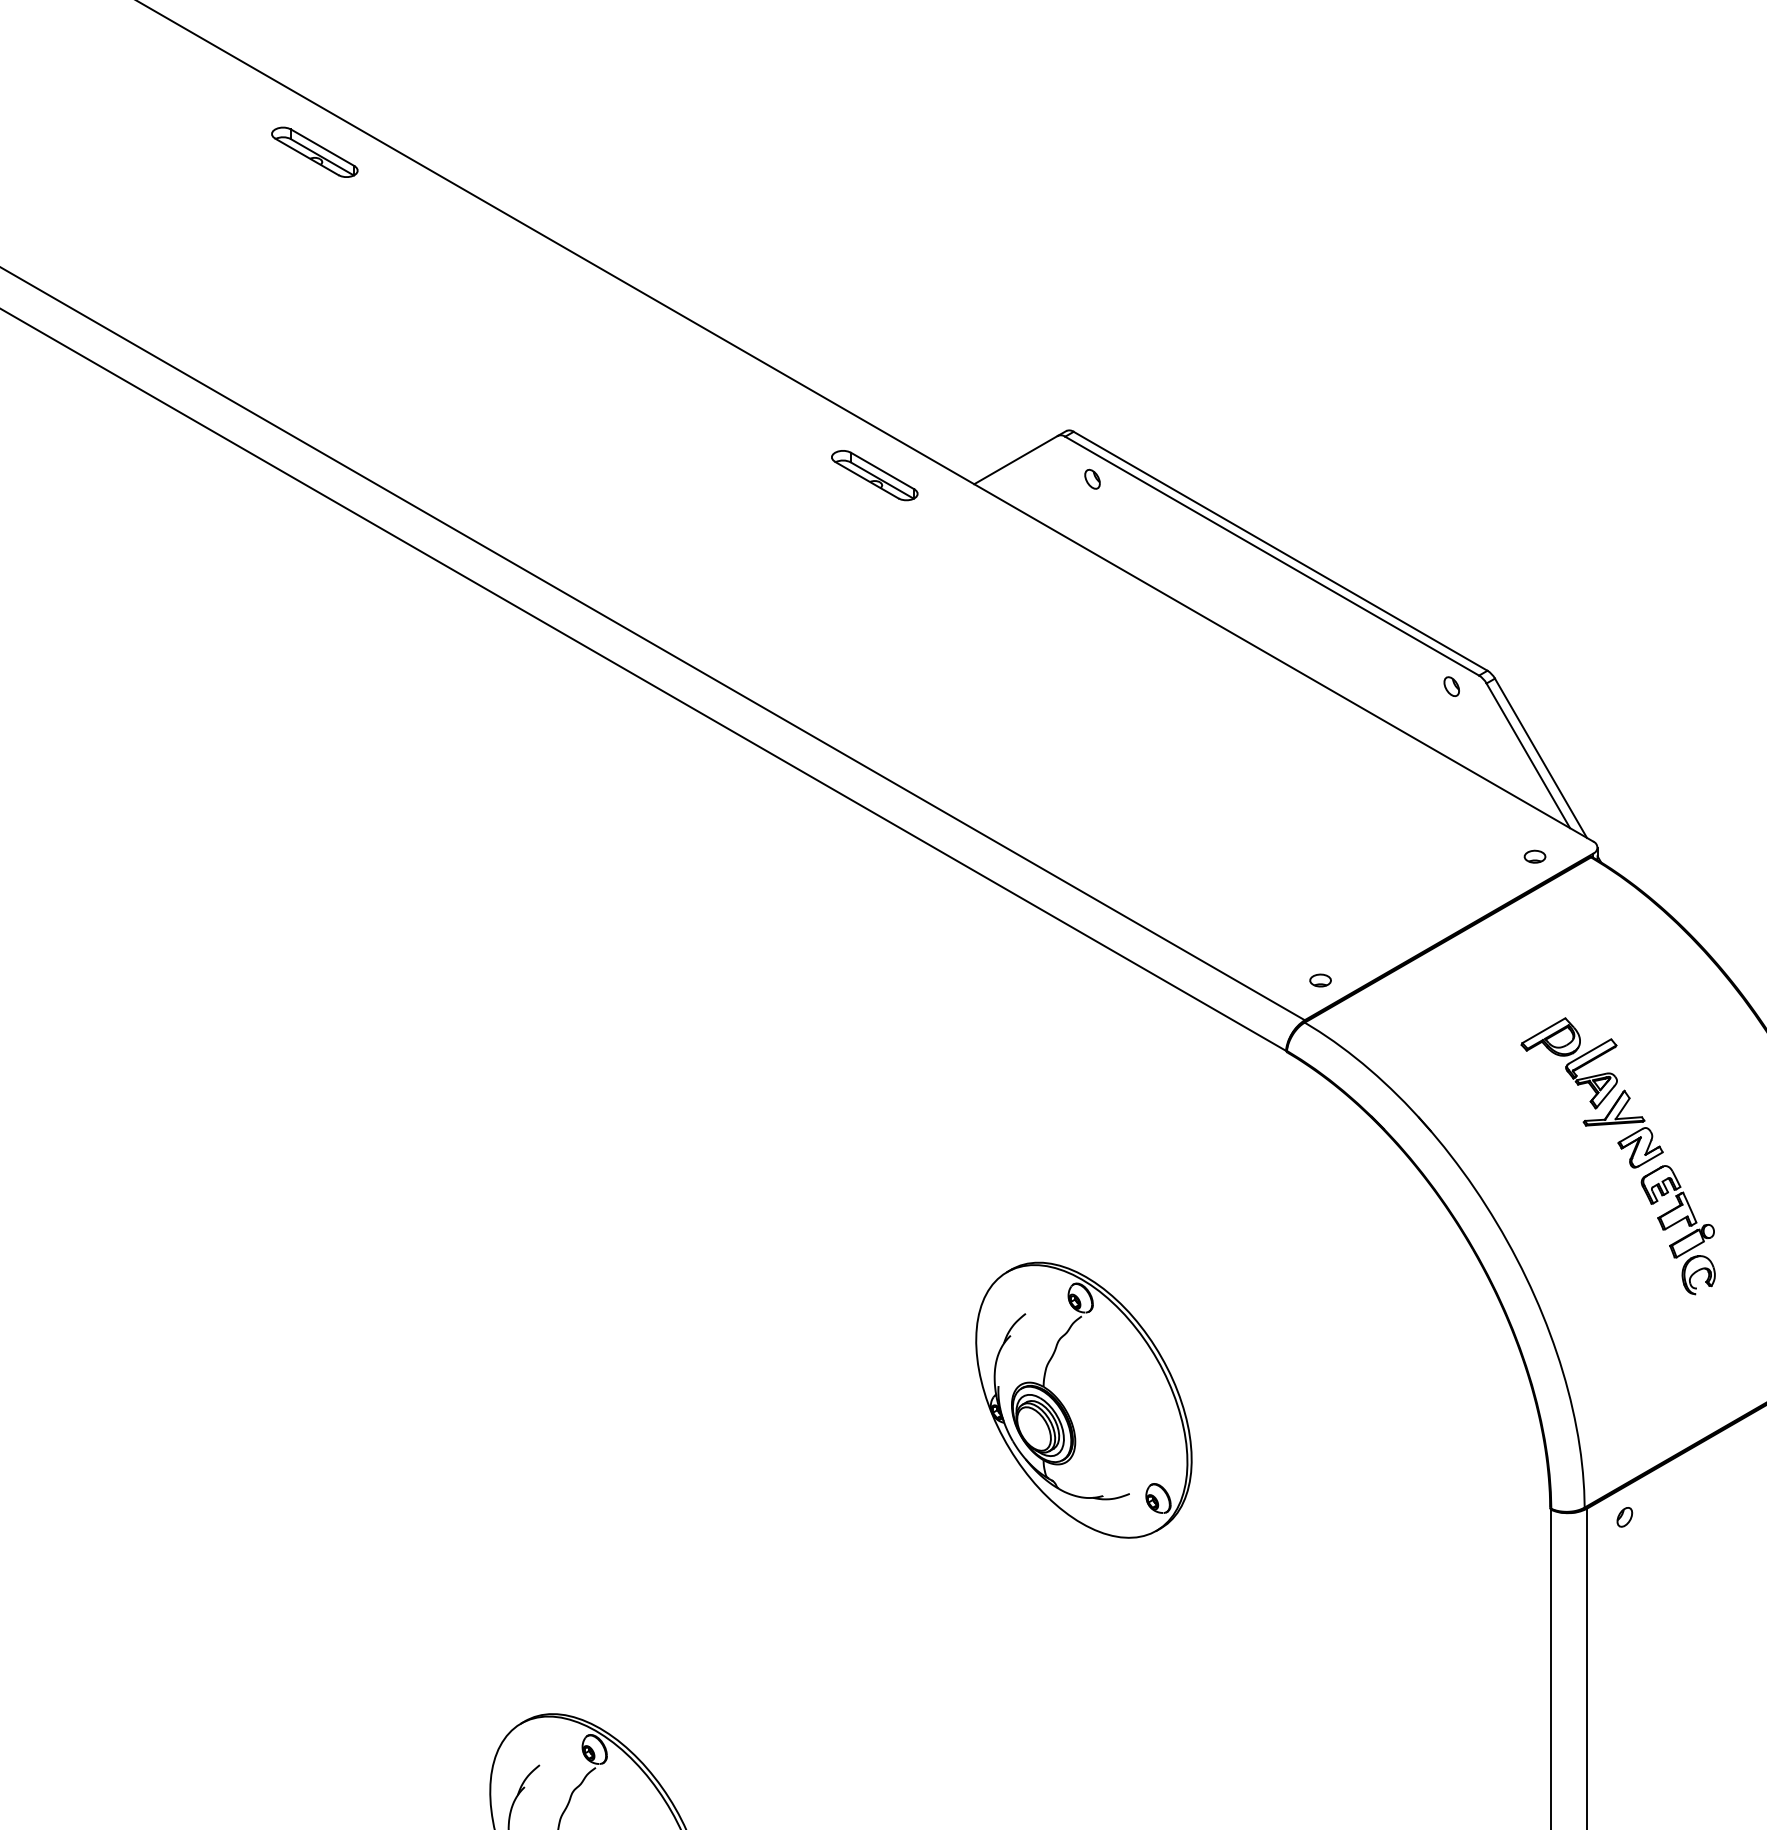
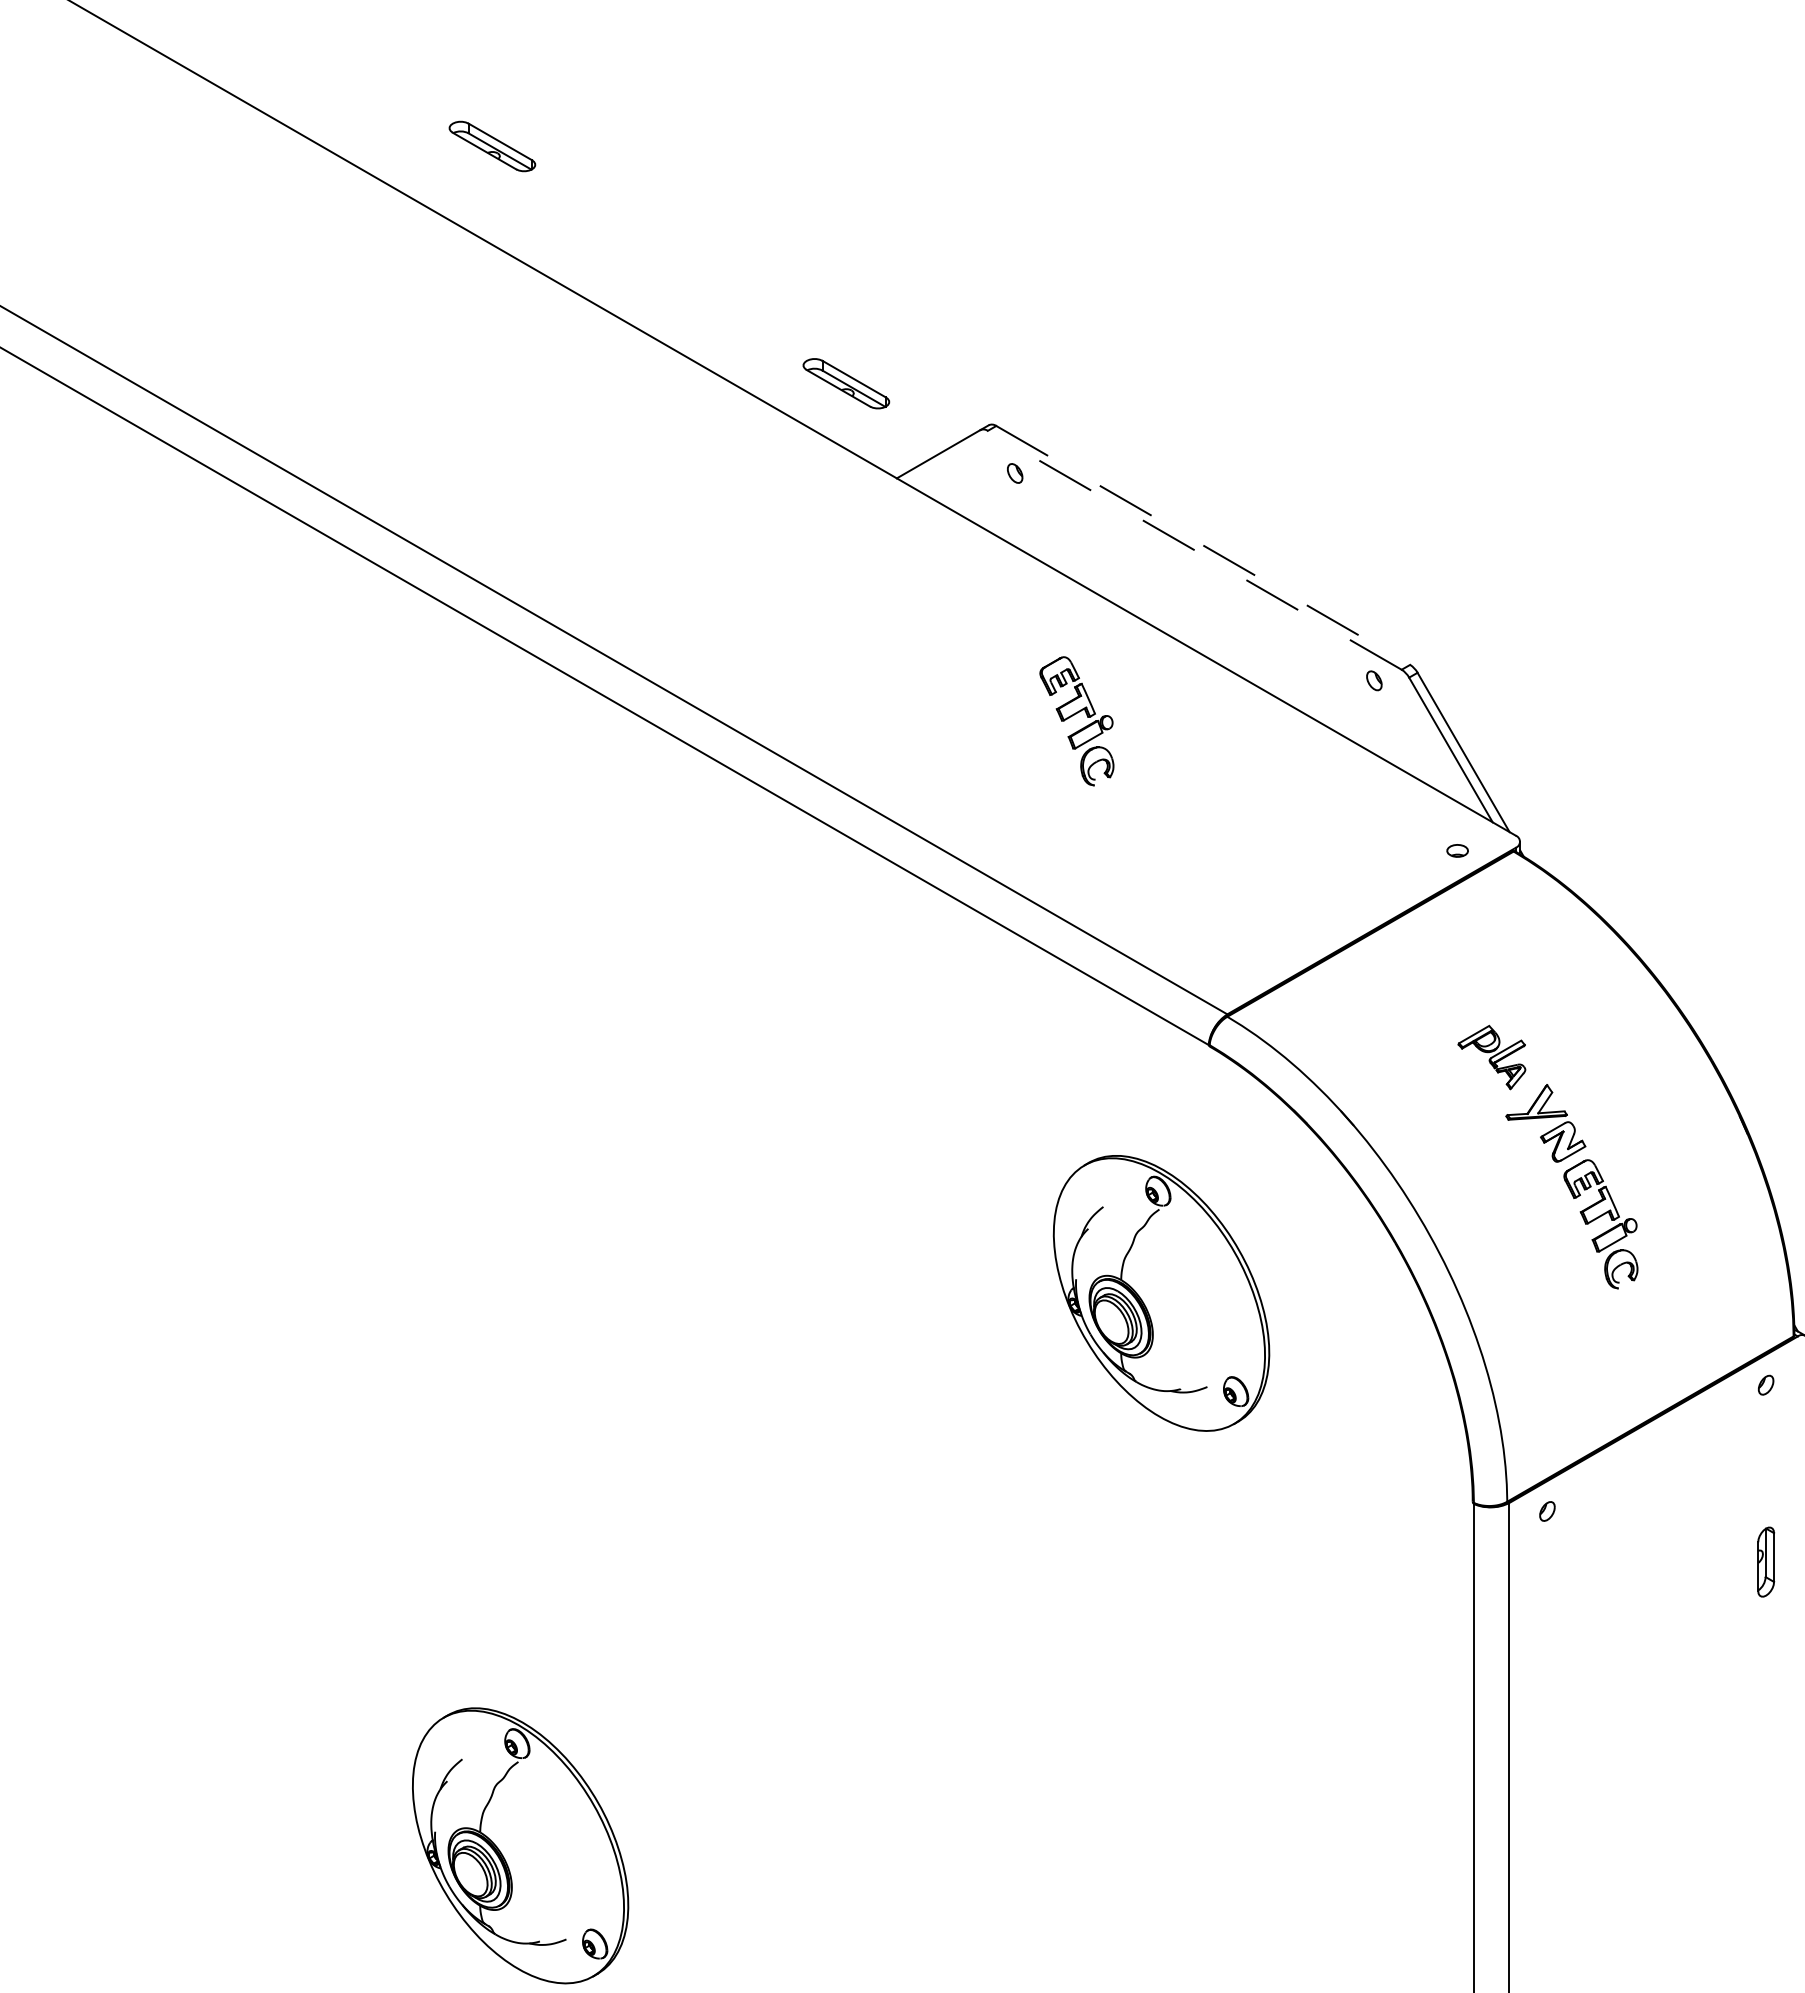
part: (314, 152) -> (492, 146), moved
part: (874, 475) -> (846, 383), moved
line: (1280, 551) -> (1203, 545), solid -> dashed
line: (1271, 556) -> (1194, 550), solid -> dashed
part: (1151, 721) -> (1074, 715), added
part: (1319, 980) -> (1242, 974), removed
part: (1568, 1063) -> (1491, 1057), size x0.7
part: (1083, 1400) -> (1161, 1293), moved

